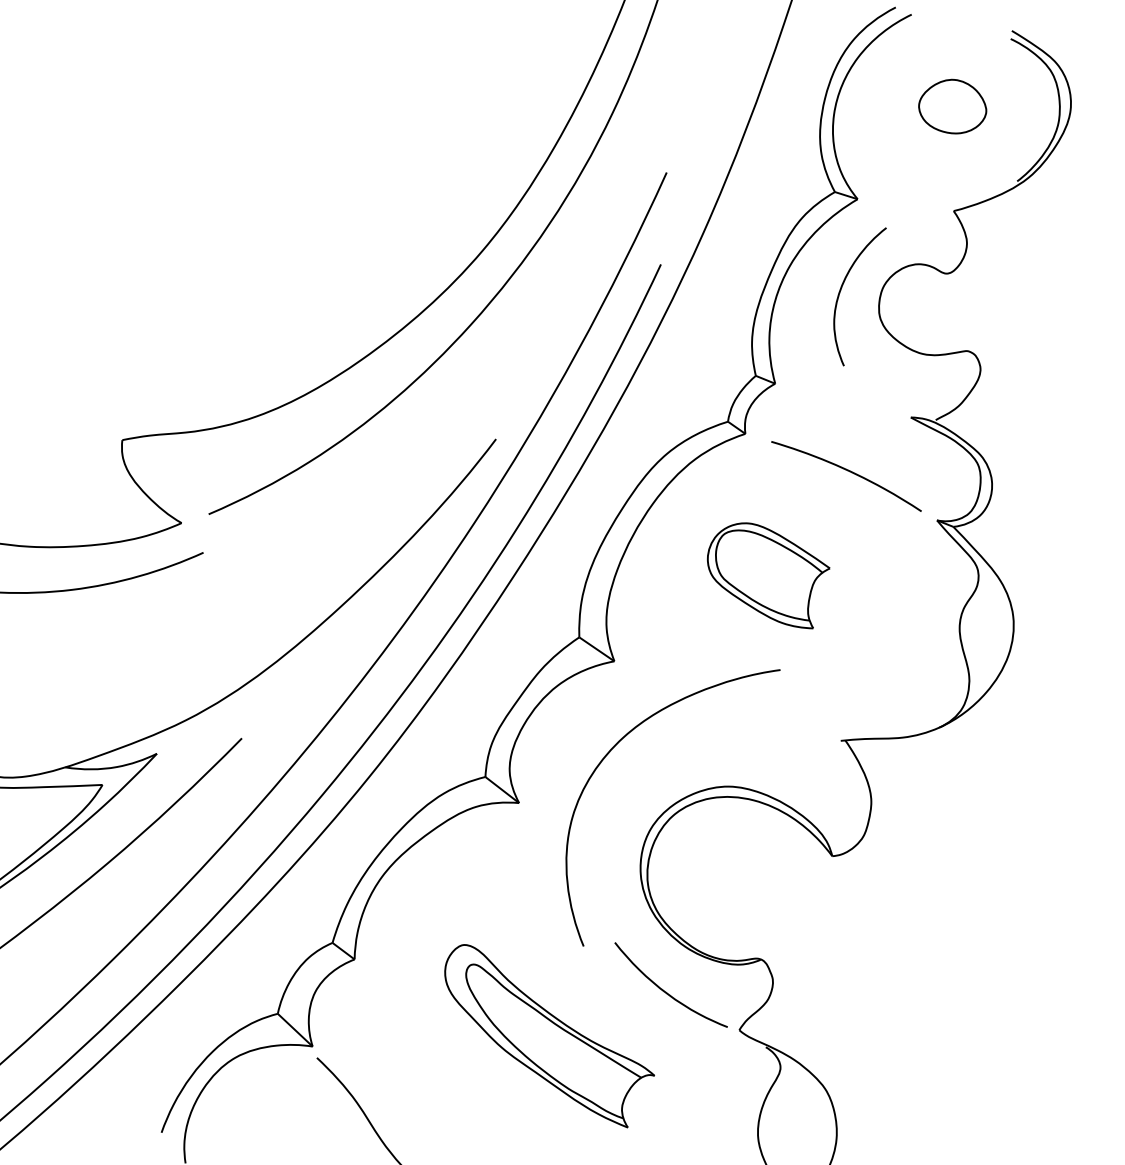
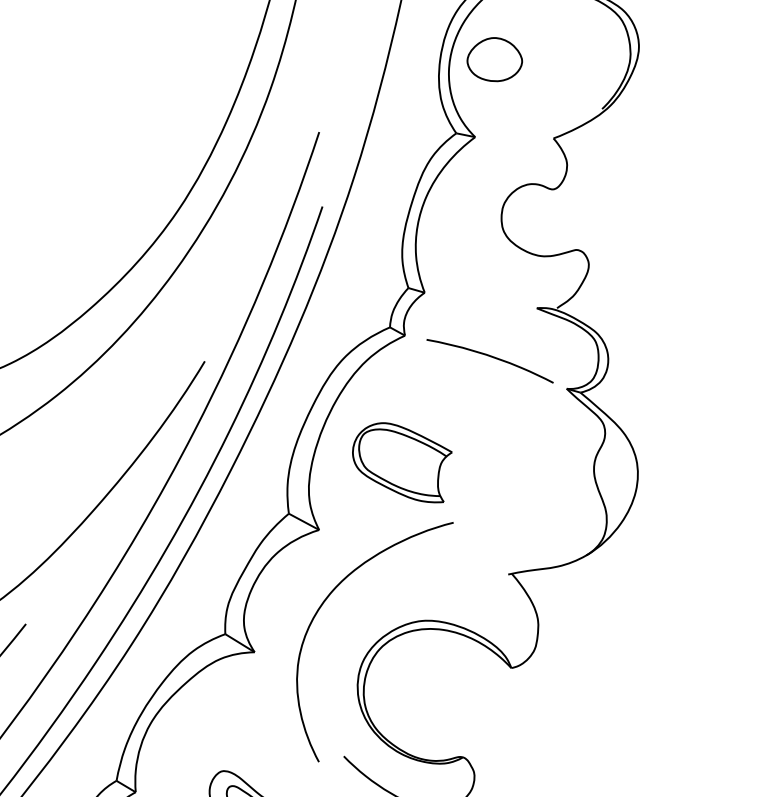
part: (952, 106) -> (494, 59), moved
curve: (841, 290) -> (470, 212), removed
part: (768, 575) -> (403, 463), moved

